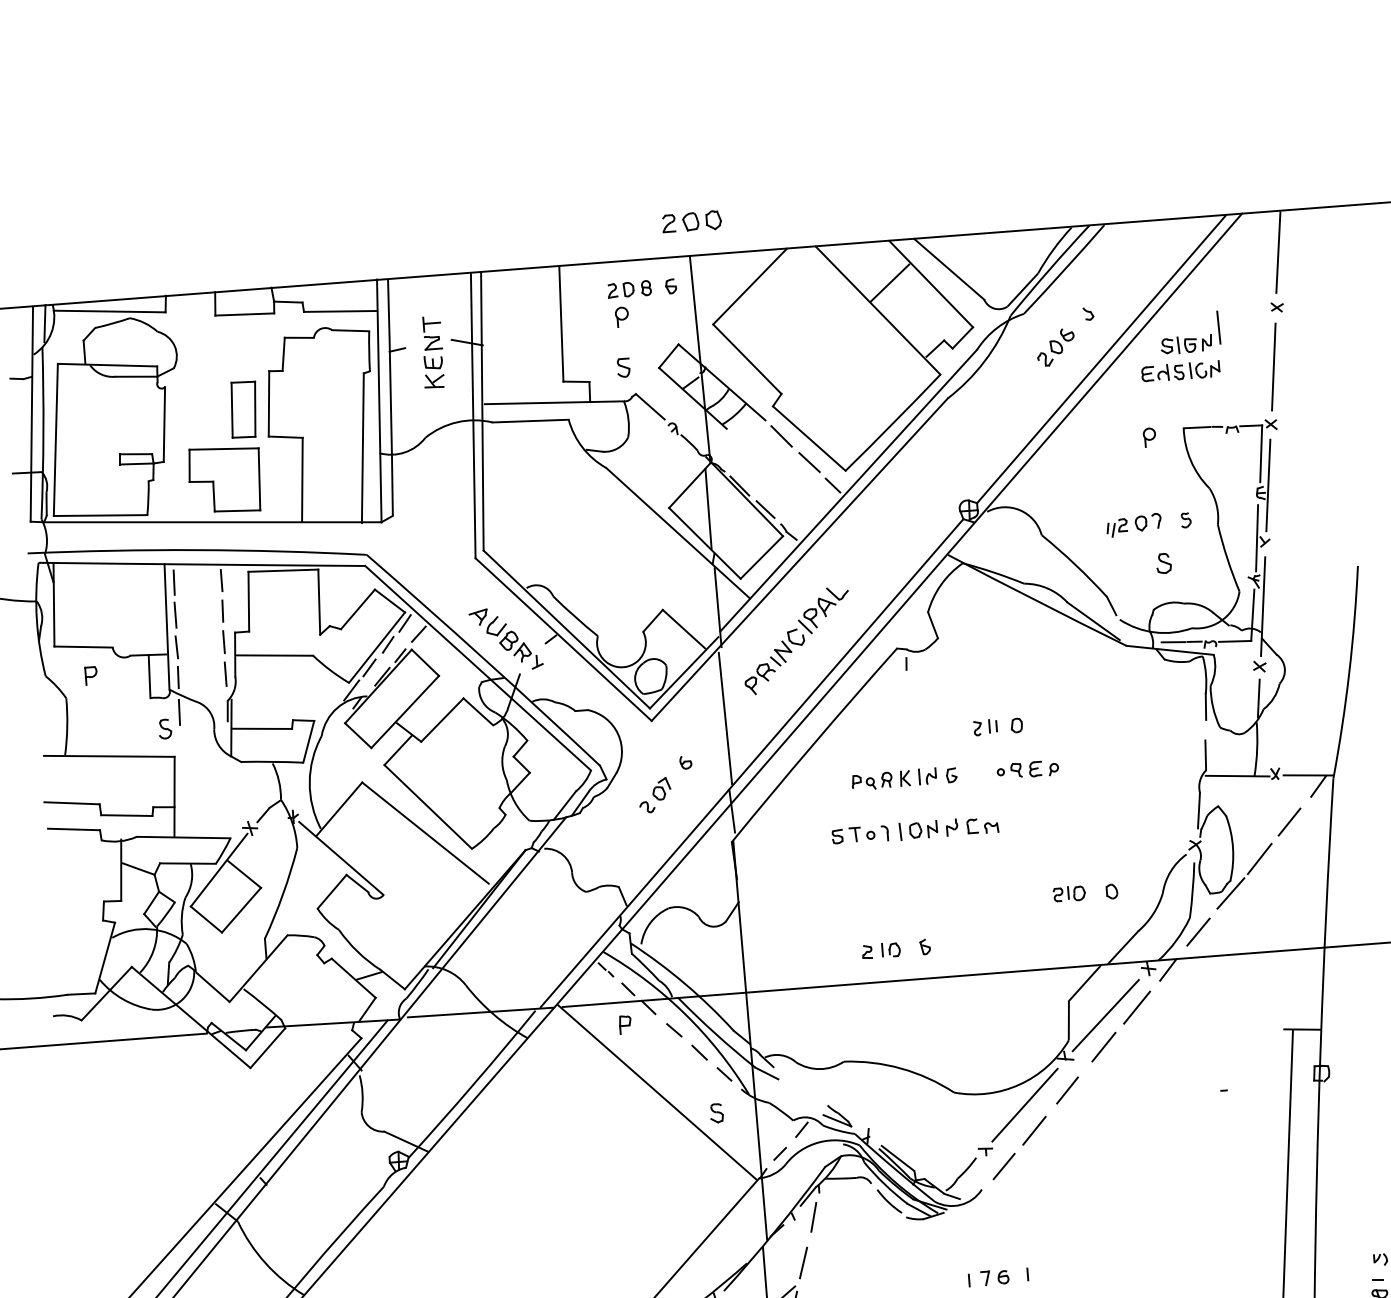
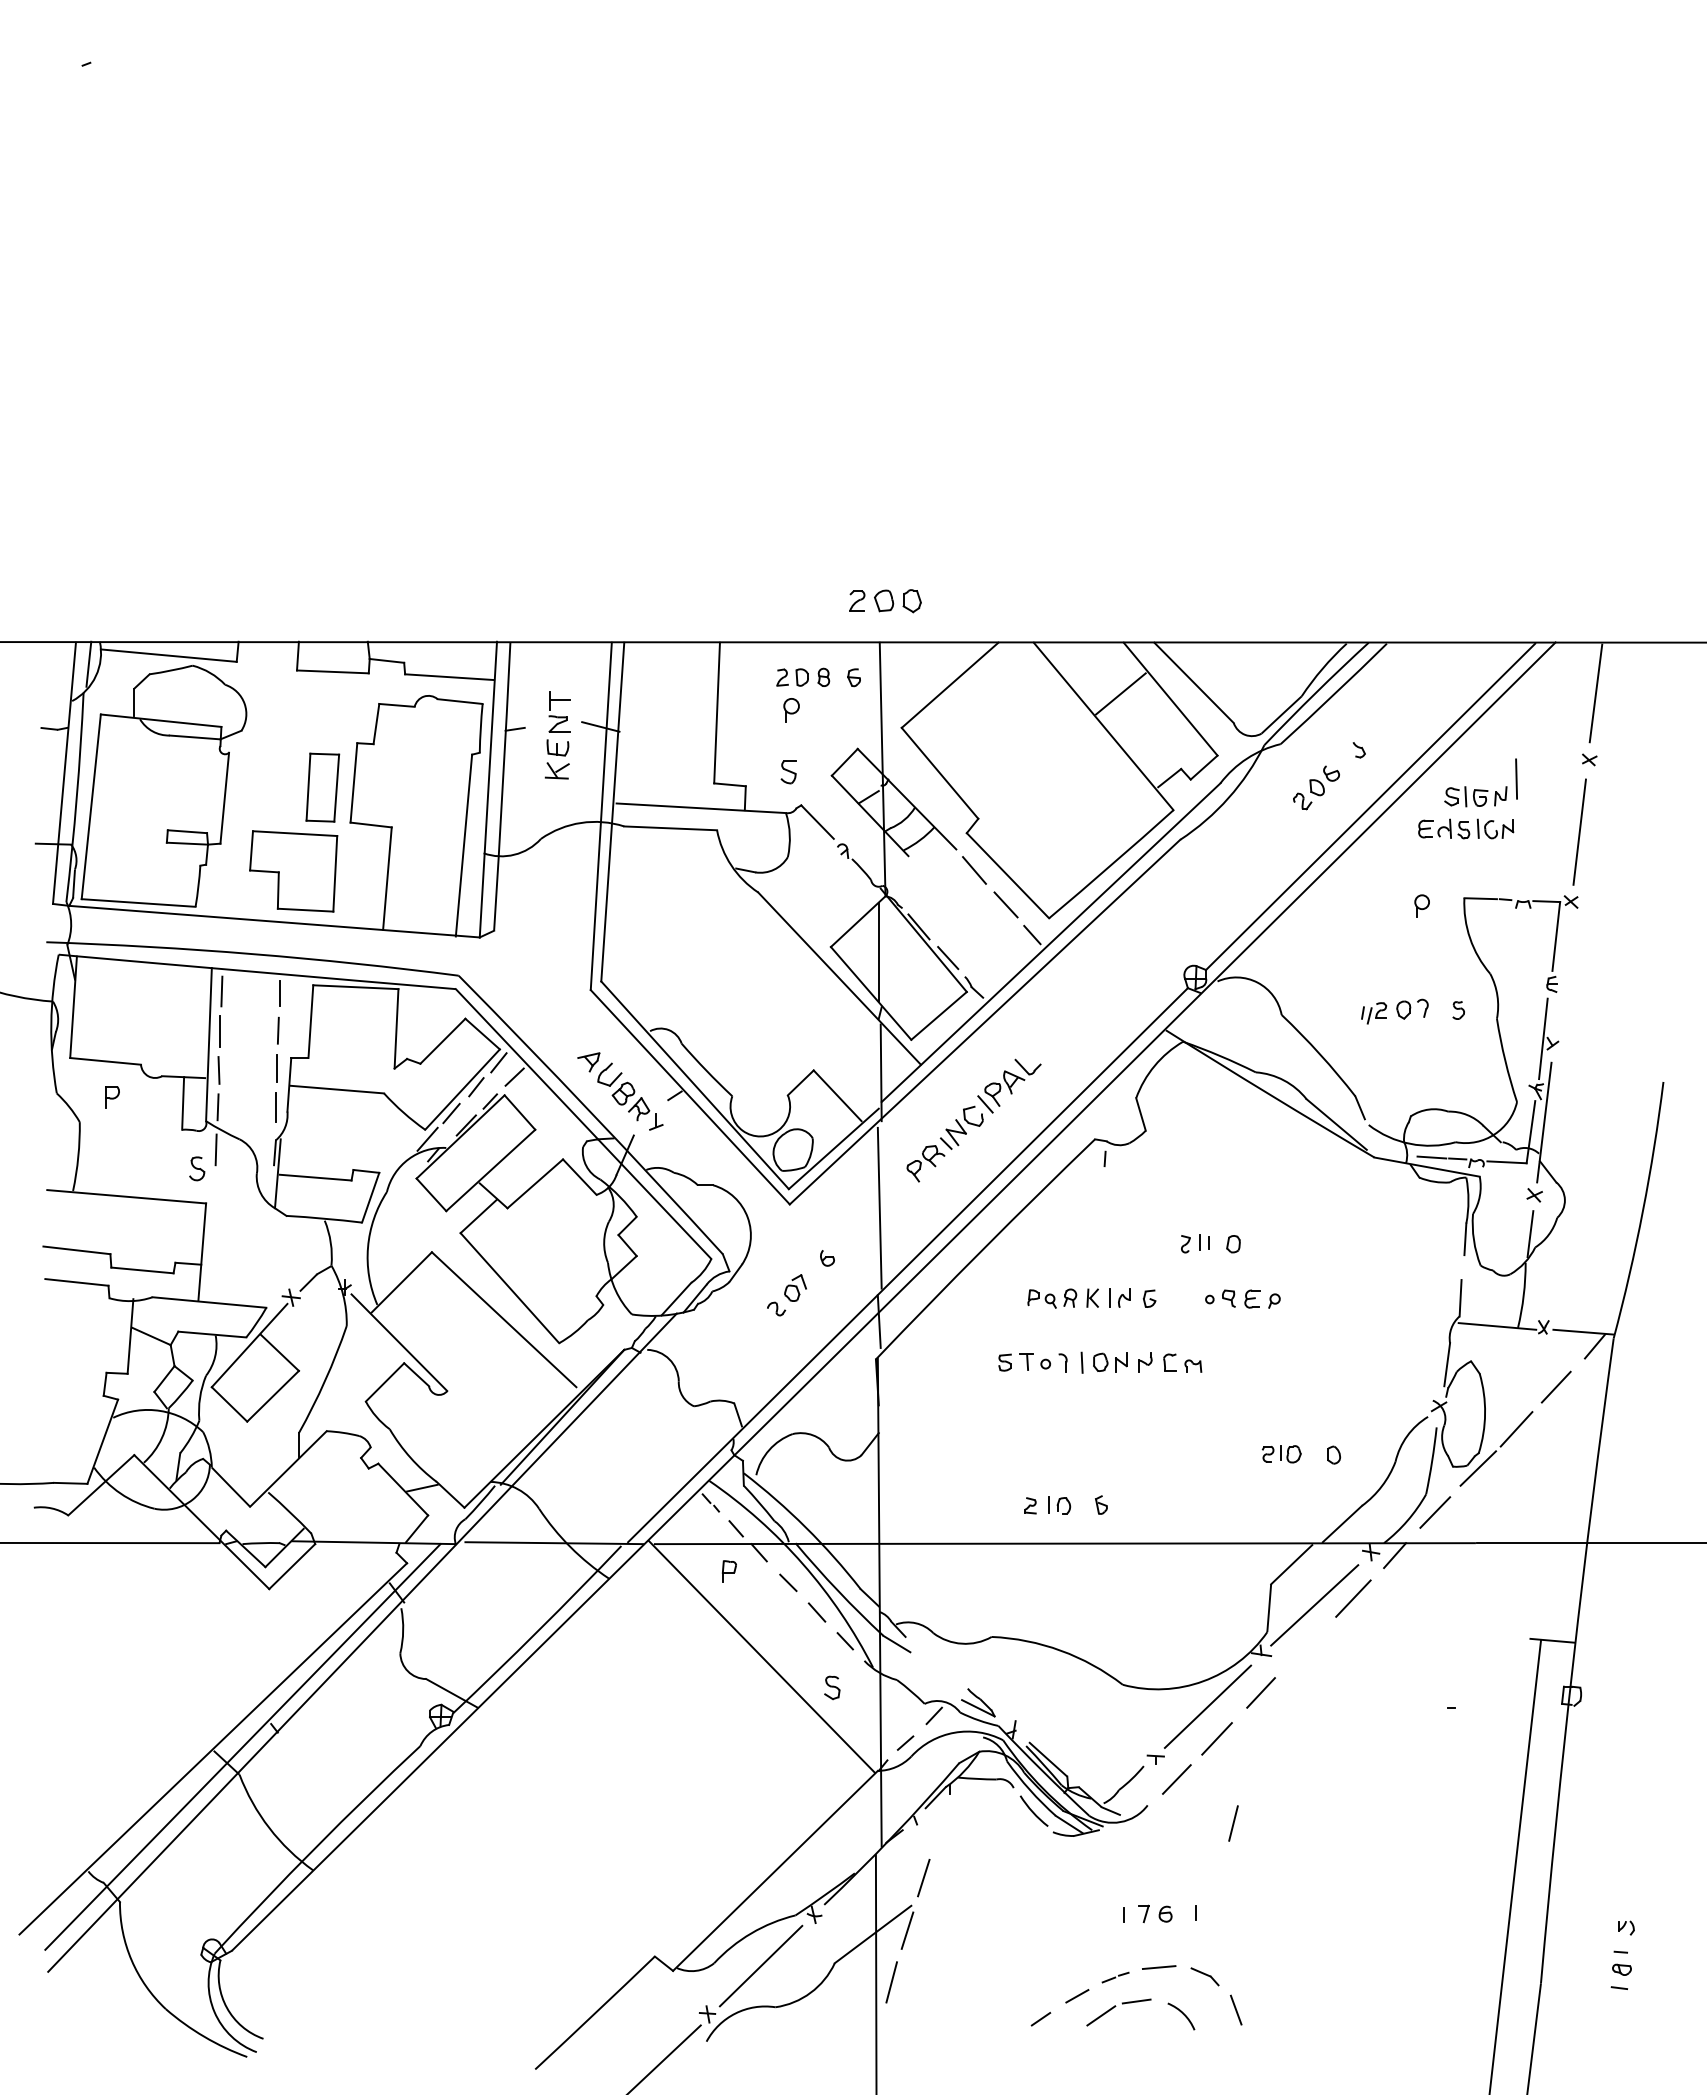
line: (1267, 485) -> (1561, 975), removed
part: (1163, 563) -> (1427, 1060), removed
line: (1103, 1047) -> (1309, 1643), removed
line: (813, 1217) -> (1233, 1823), moved

